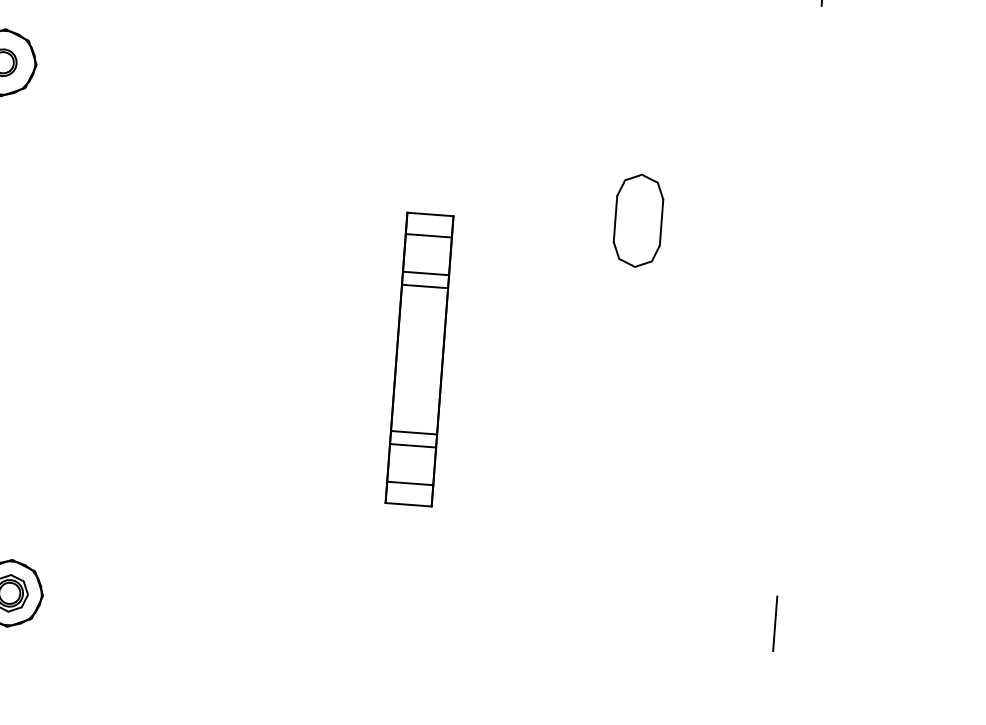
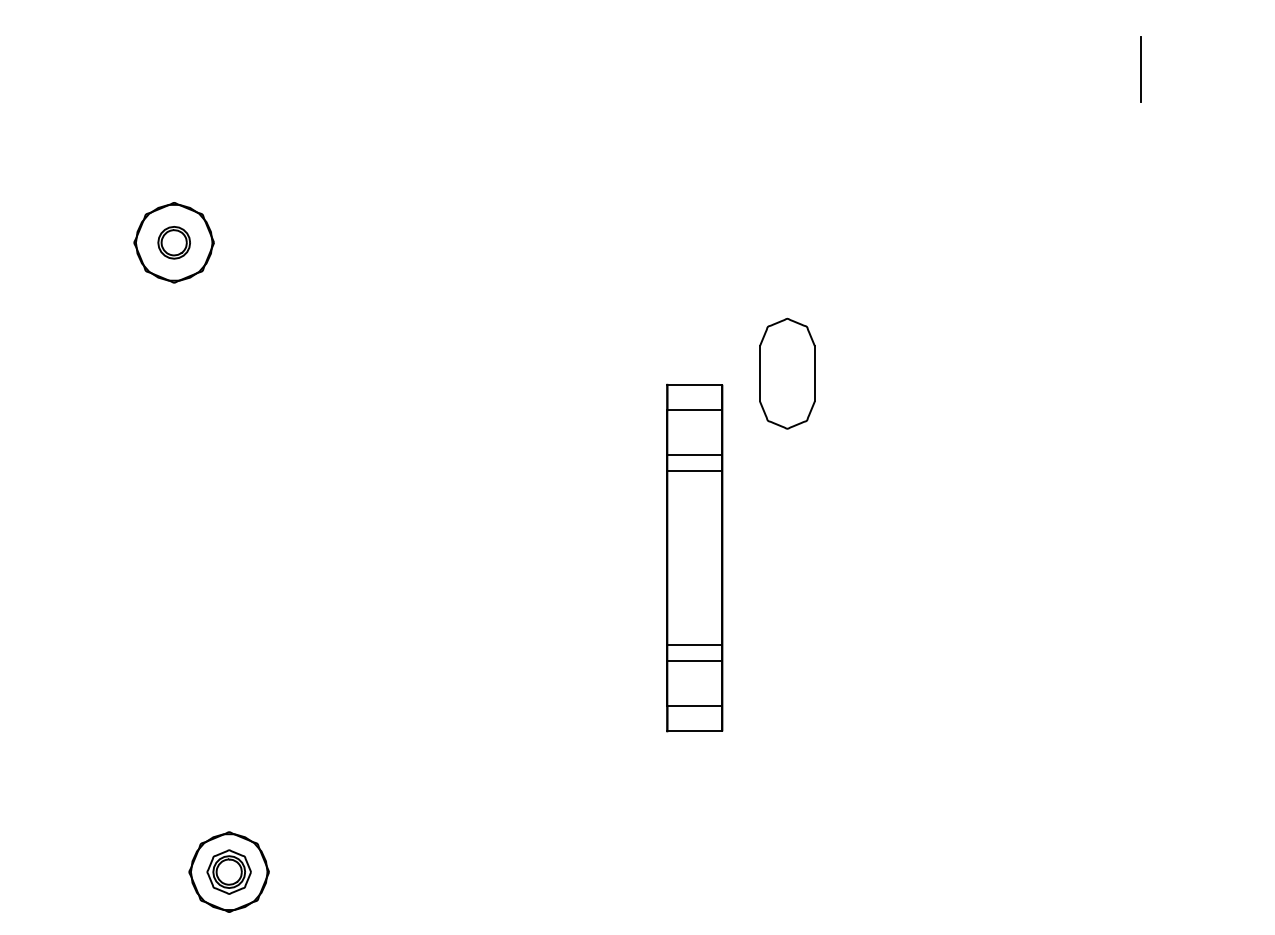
part: (638, 220) -> (787, 373), moved
line: (775, 623) -> (1140, 839), removed

